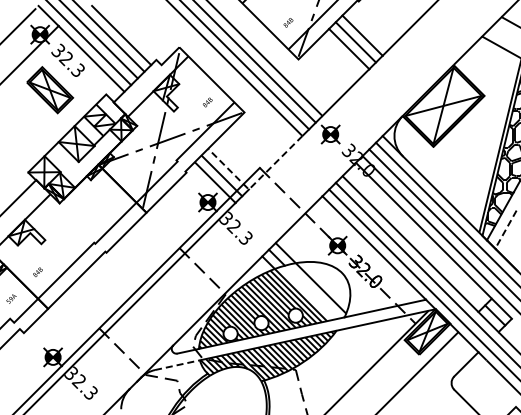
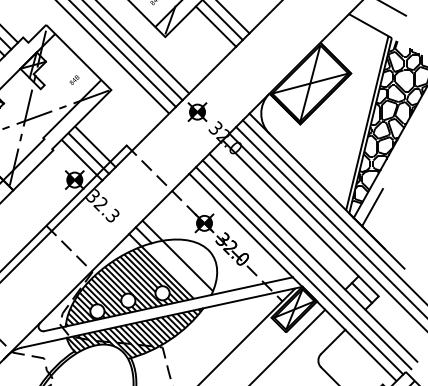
line: (255, 183) -> (122, 161), dashed -> solid
line: (505, 229) -> (372, 207), dashed -> solid
line: (177, 365) -> (44, 343), dashed -> solid

